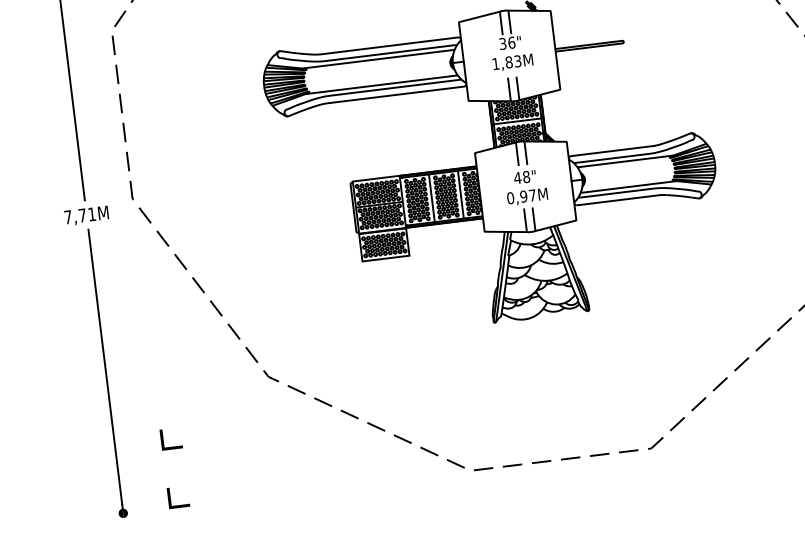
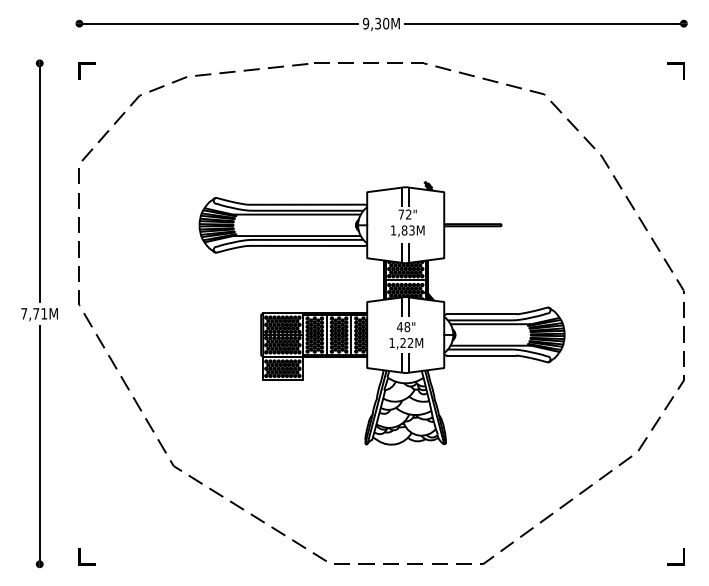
text: (506, 43) -> (404, 214), 36" -> 72"
text: (521, 197) -> (401, 343), 0,97M -> 1,22M
line: (163, 439) -> (80, 507), removed

